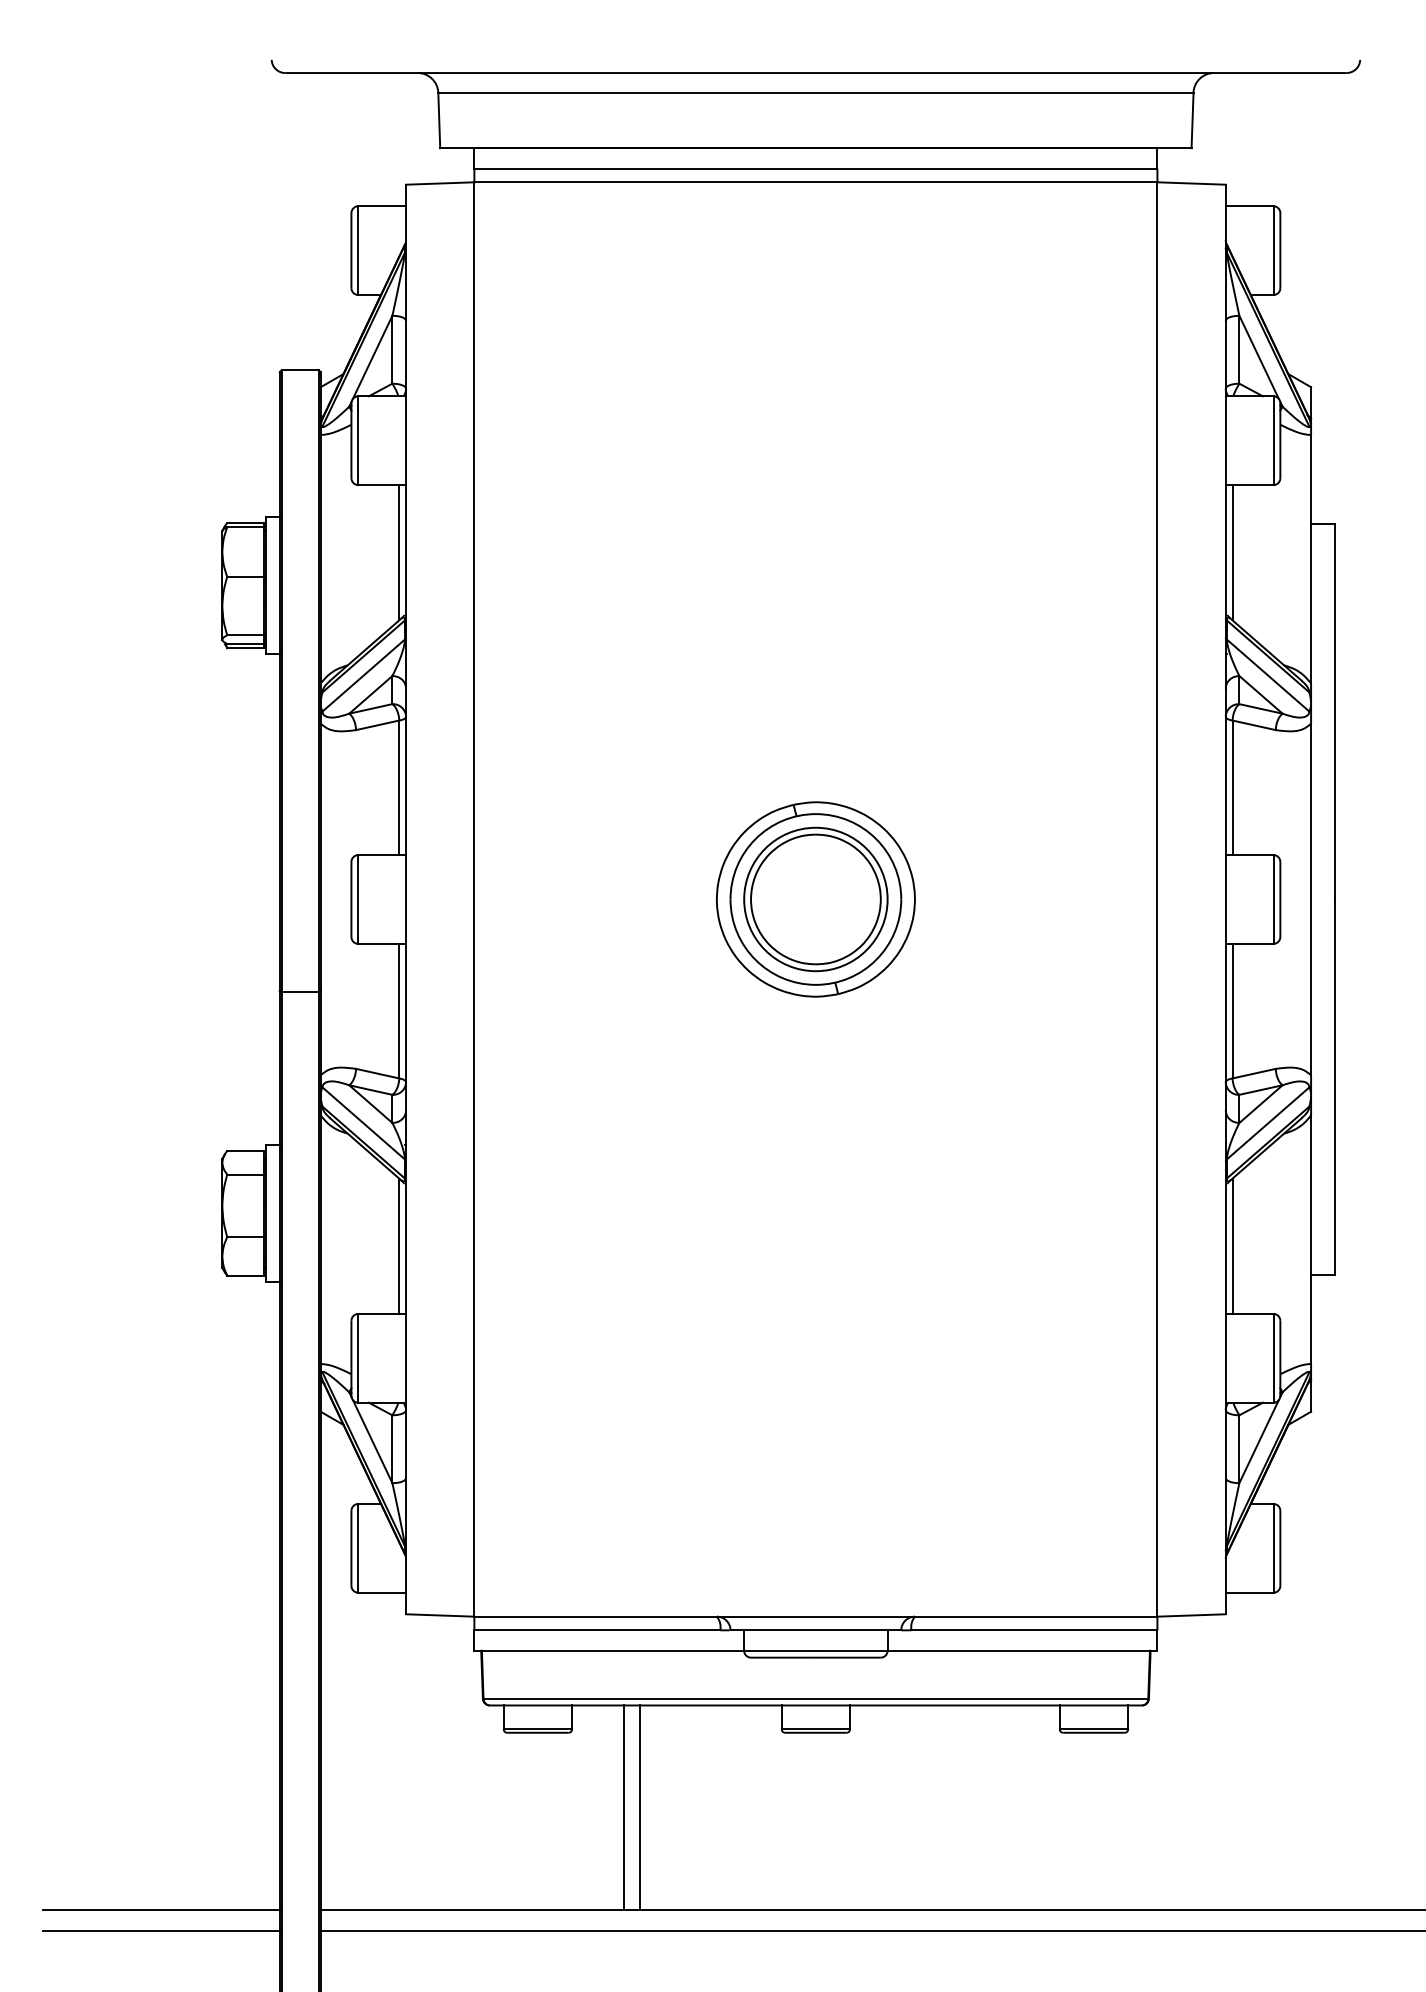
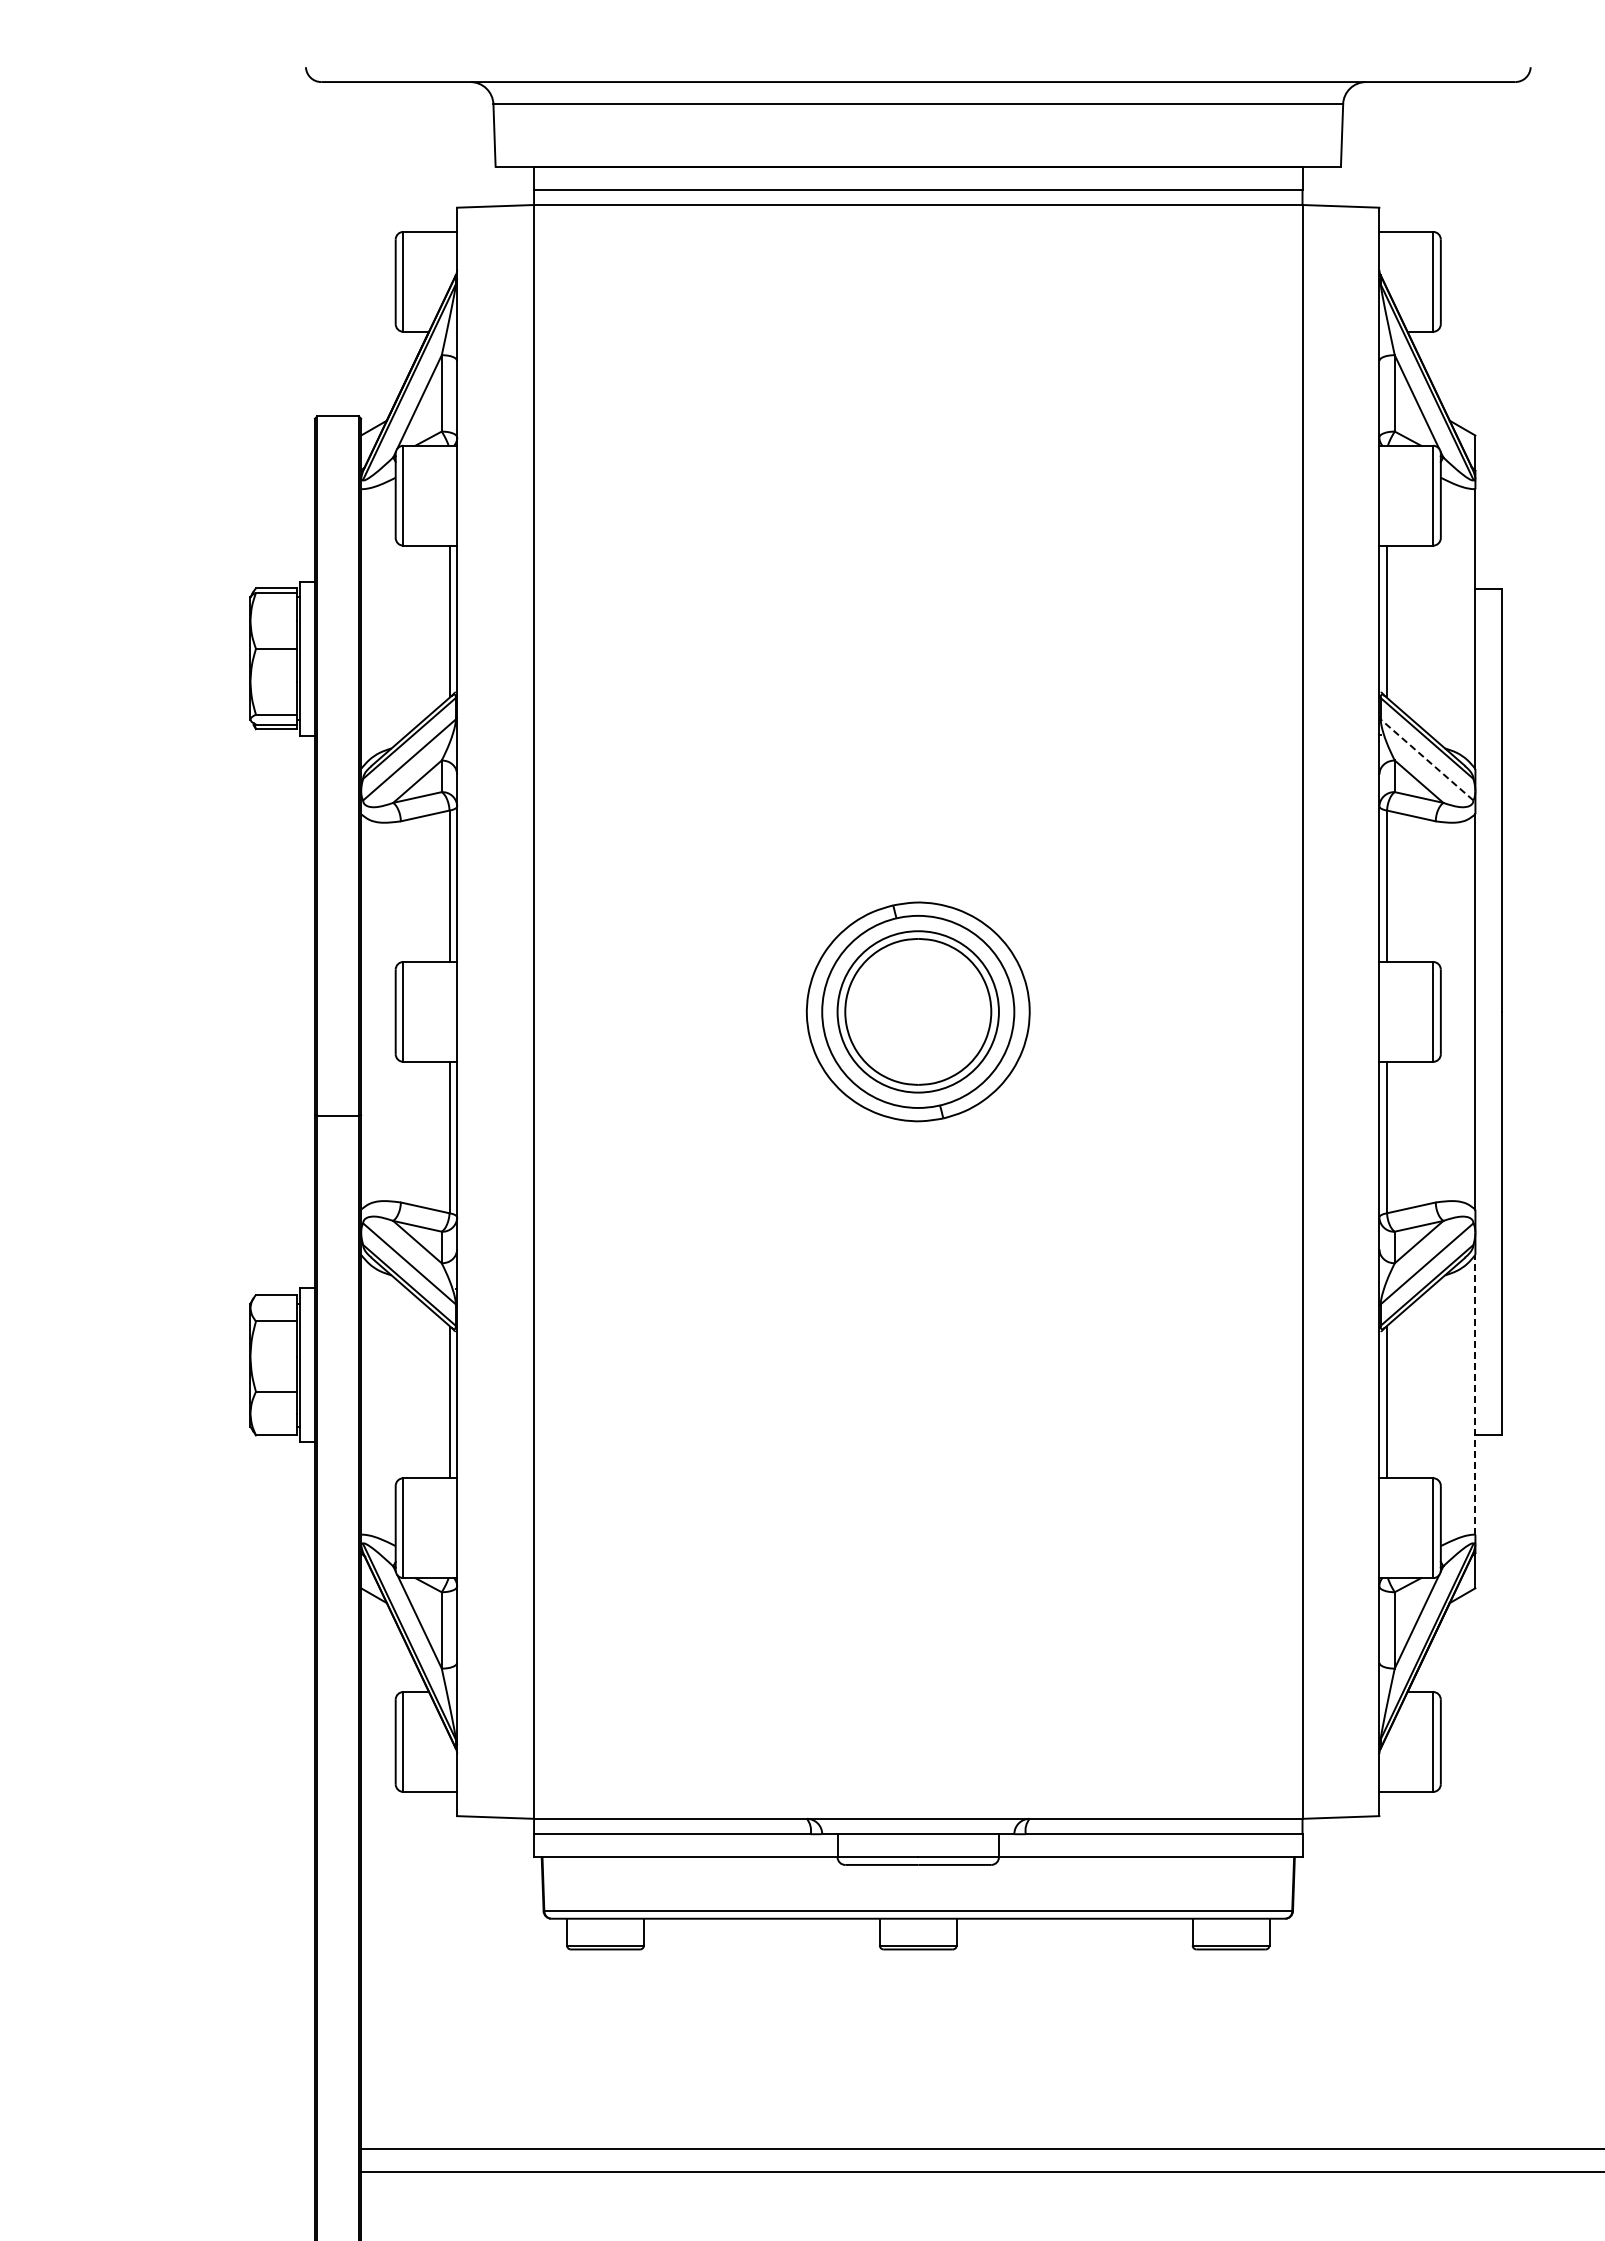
line: (1268, 675) -> (1427, 759), solid -> dashed
line: (1311, 1239) -> (1475, 1394), solid -> dashed
line: (624, 1807) -> (702, 2033), removed
line: (640, 1807) -> (720, 2033), removed
line: (161, 1910) -> (181, 2149), removed
line: (161, 1931) -> (181, 2172), removed

